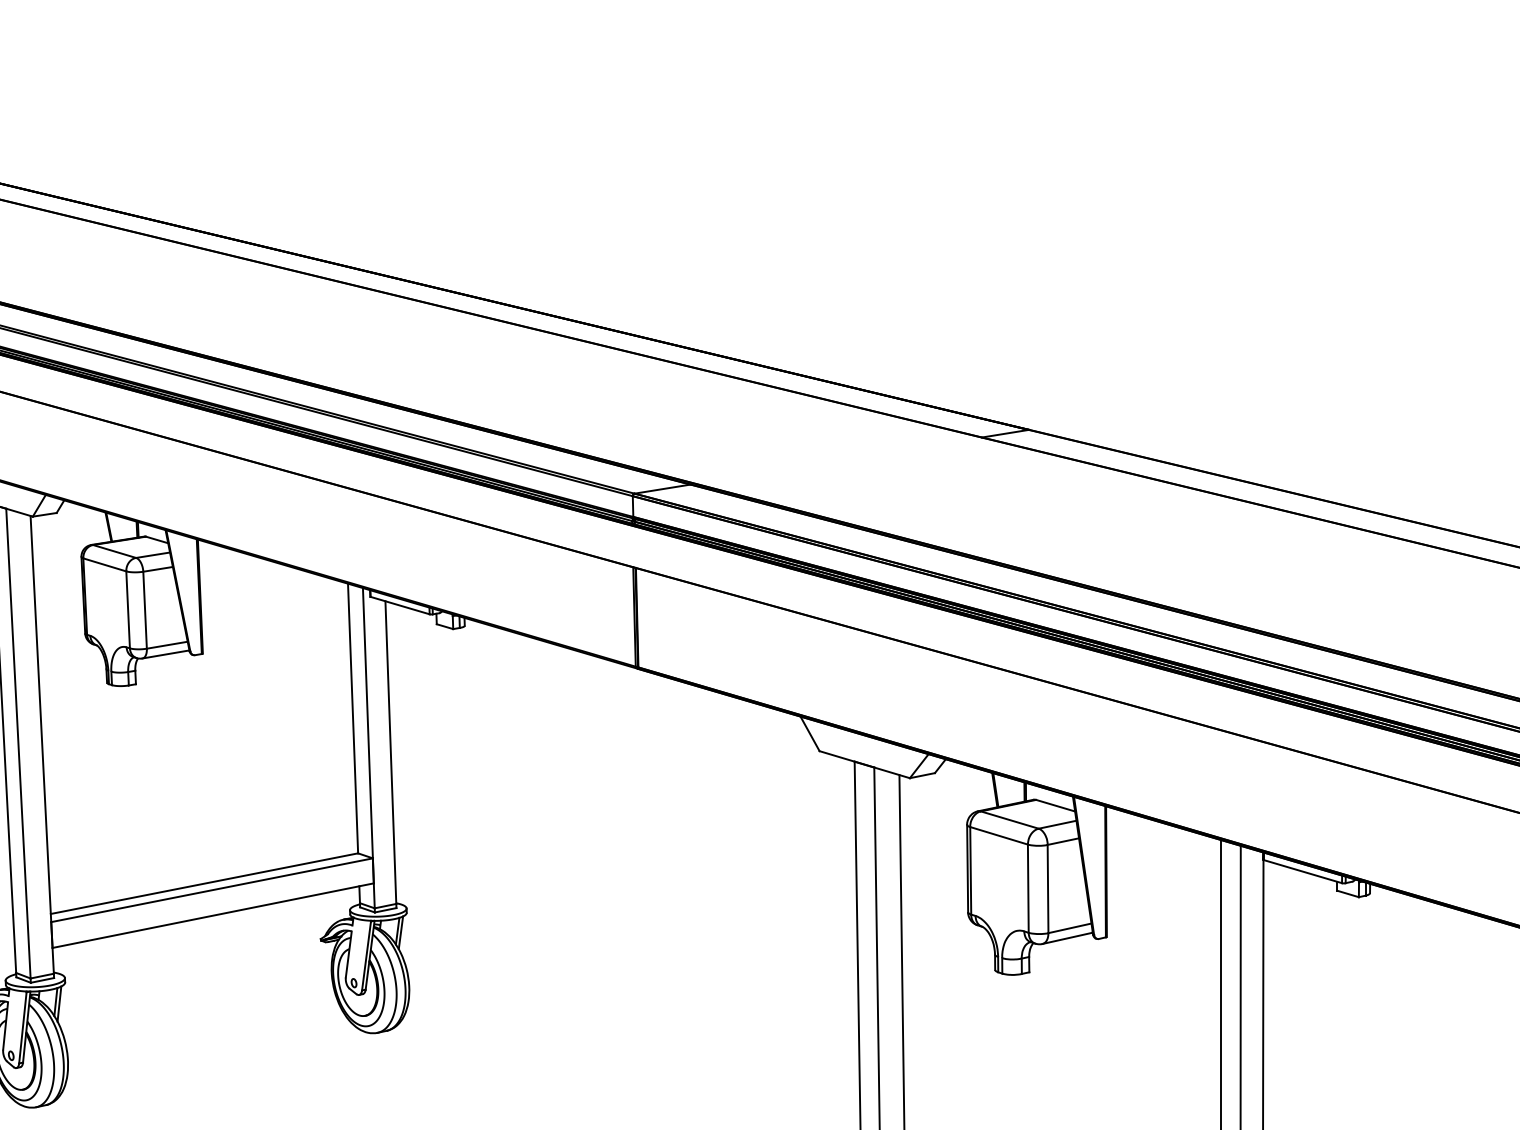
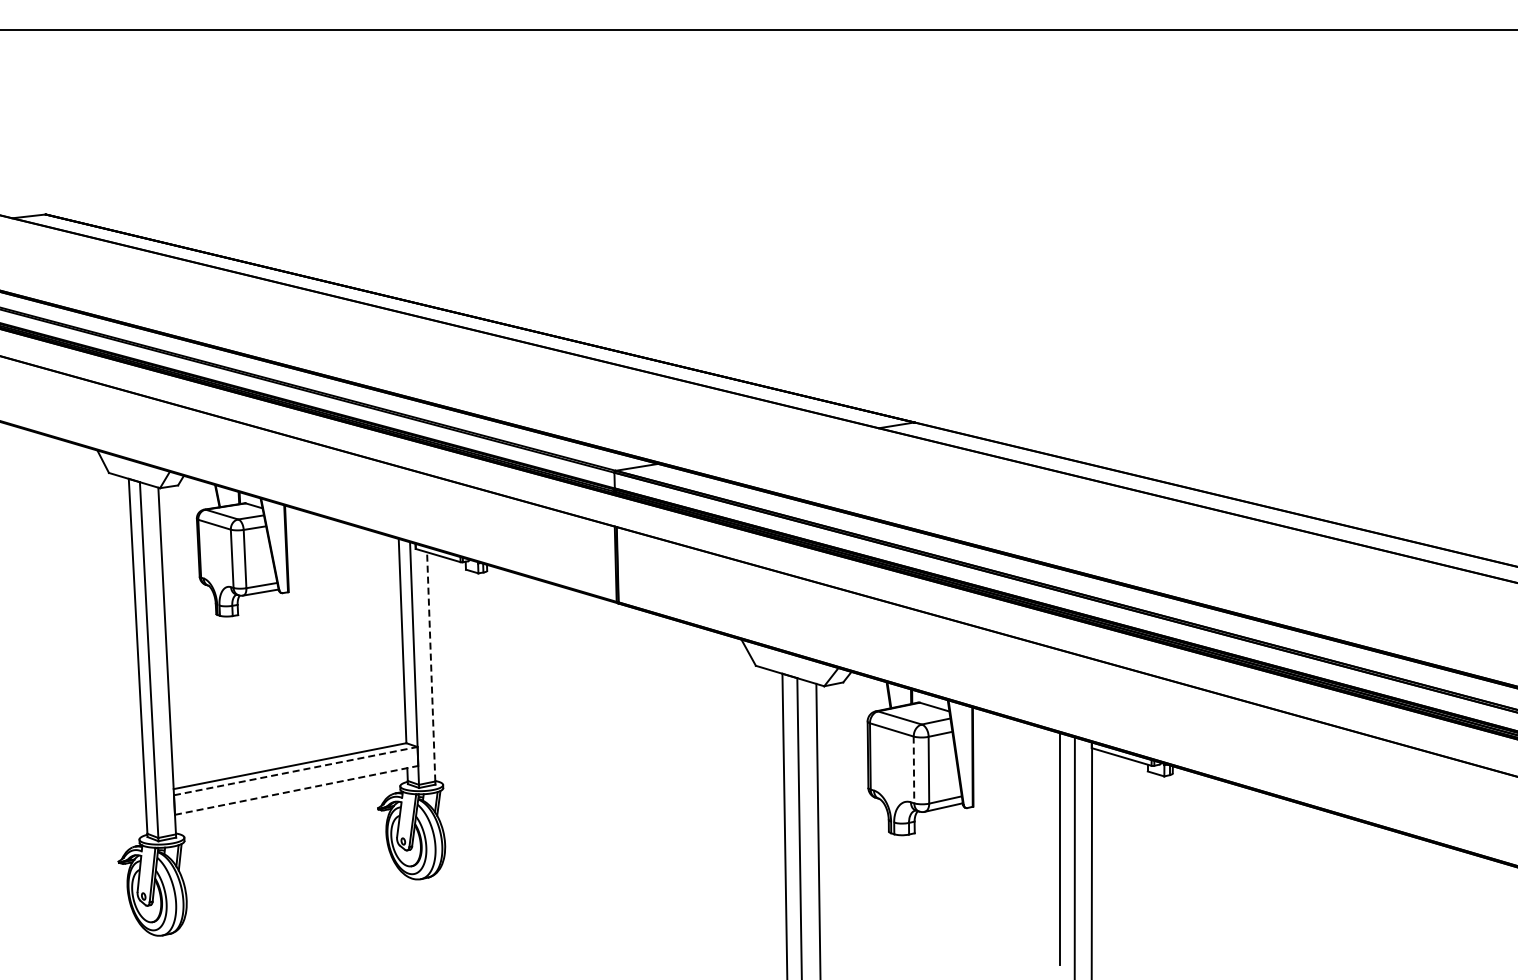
line: (391, 752) -> (431, 666), solid -> dashed
line: (1027, 889) -> (913, 770), solid -> dashed
line: (212, 890) -> (296, 771), solid -> dashed
line: (214, 915) -> (297, 790), solid -> dashed

